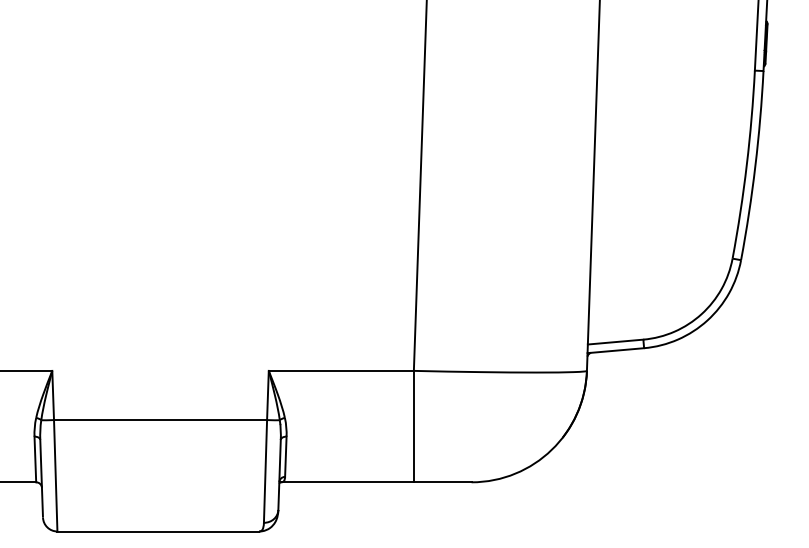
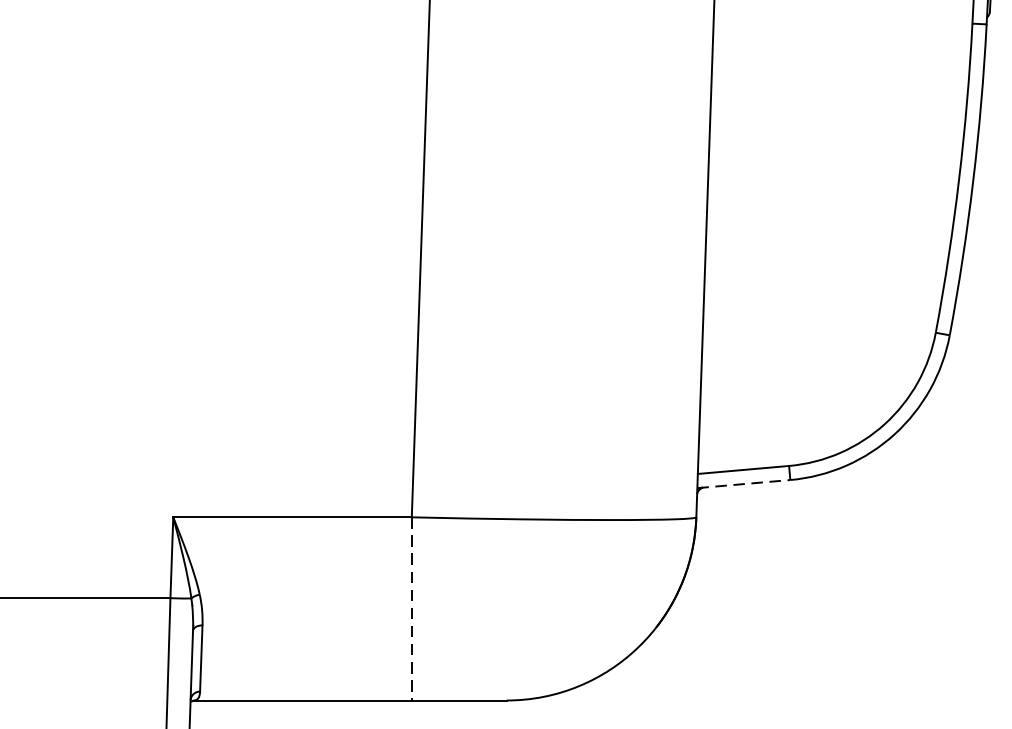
line: (616, 350) -> (744, 483), solid -> dashed
line: (413, 426) -> (411, 608), solid -> dashed

